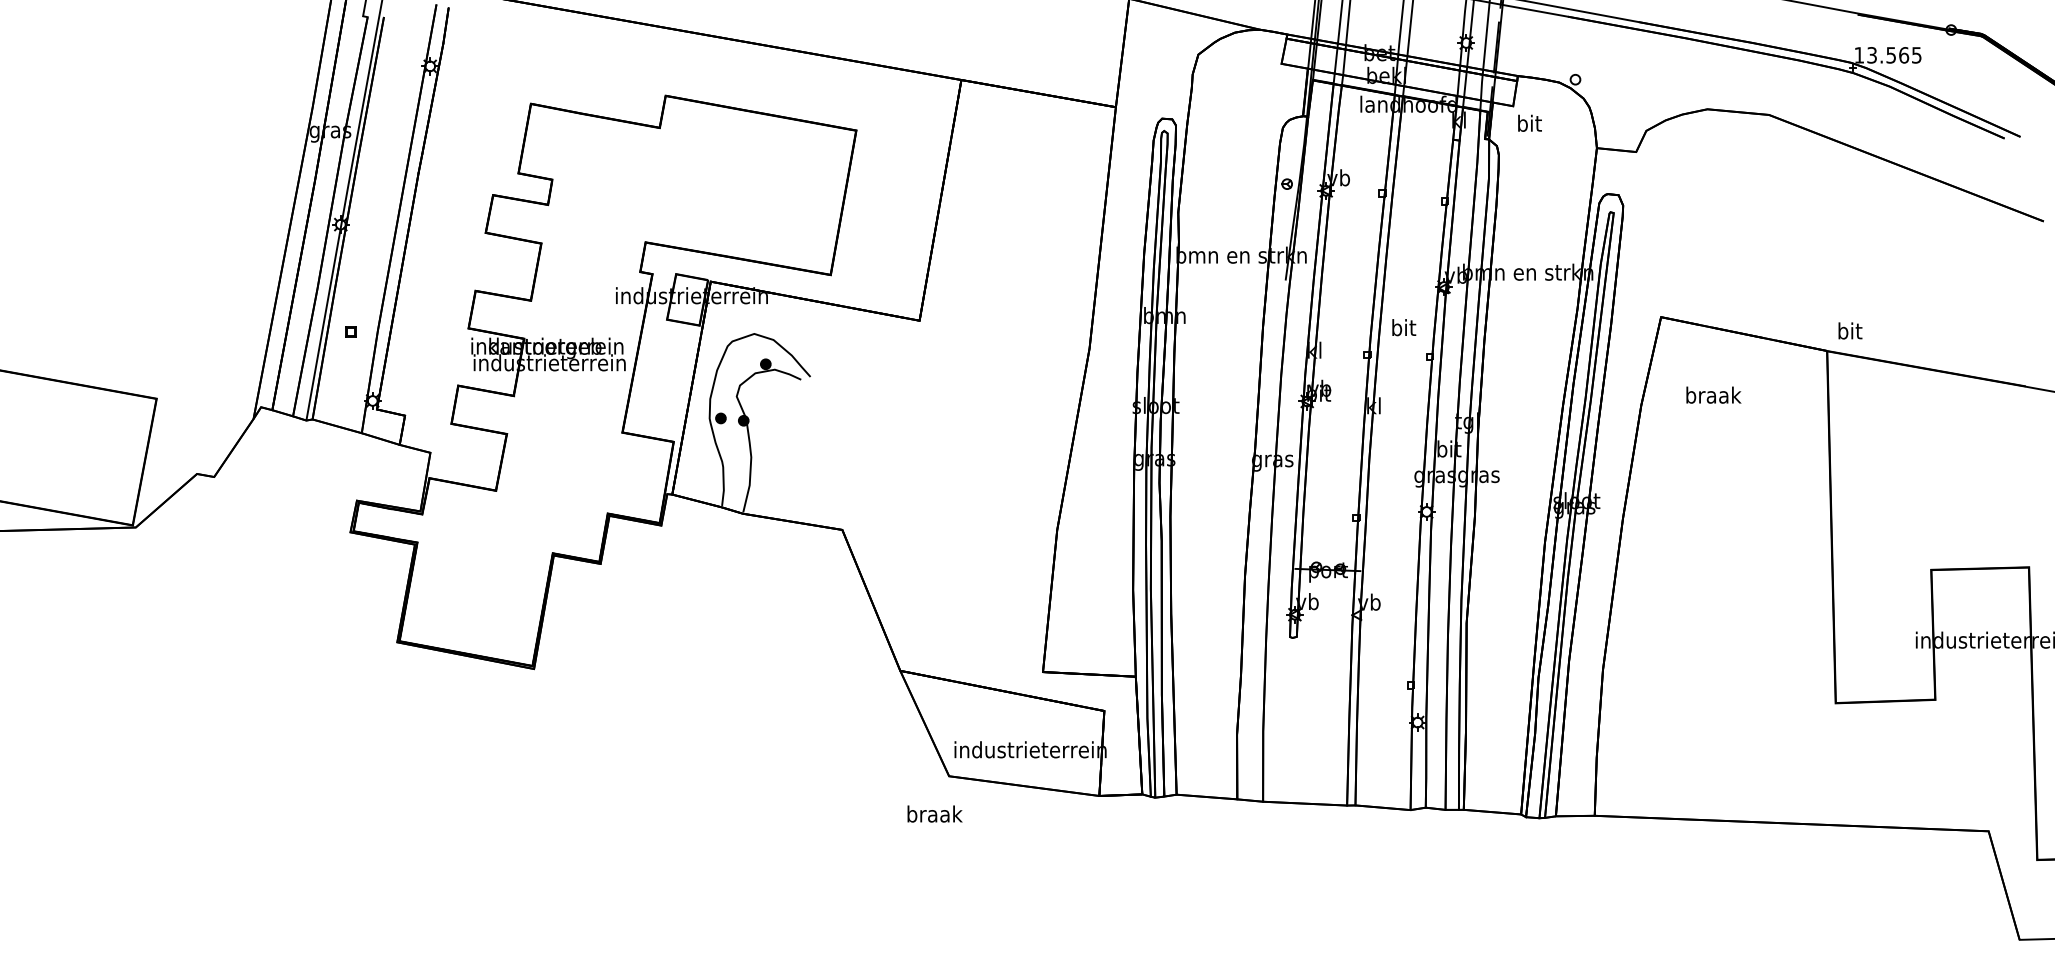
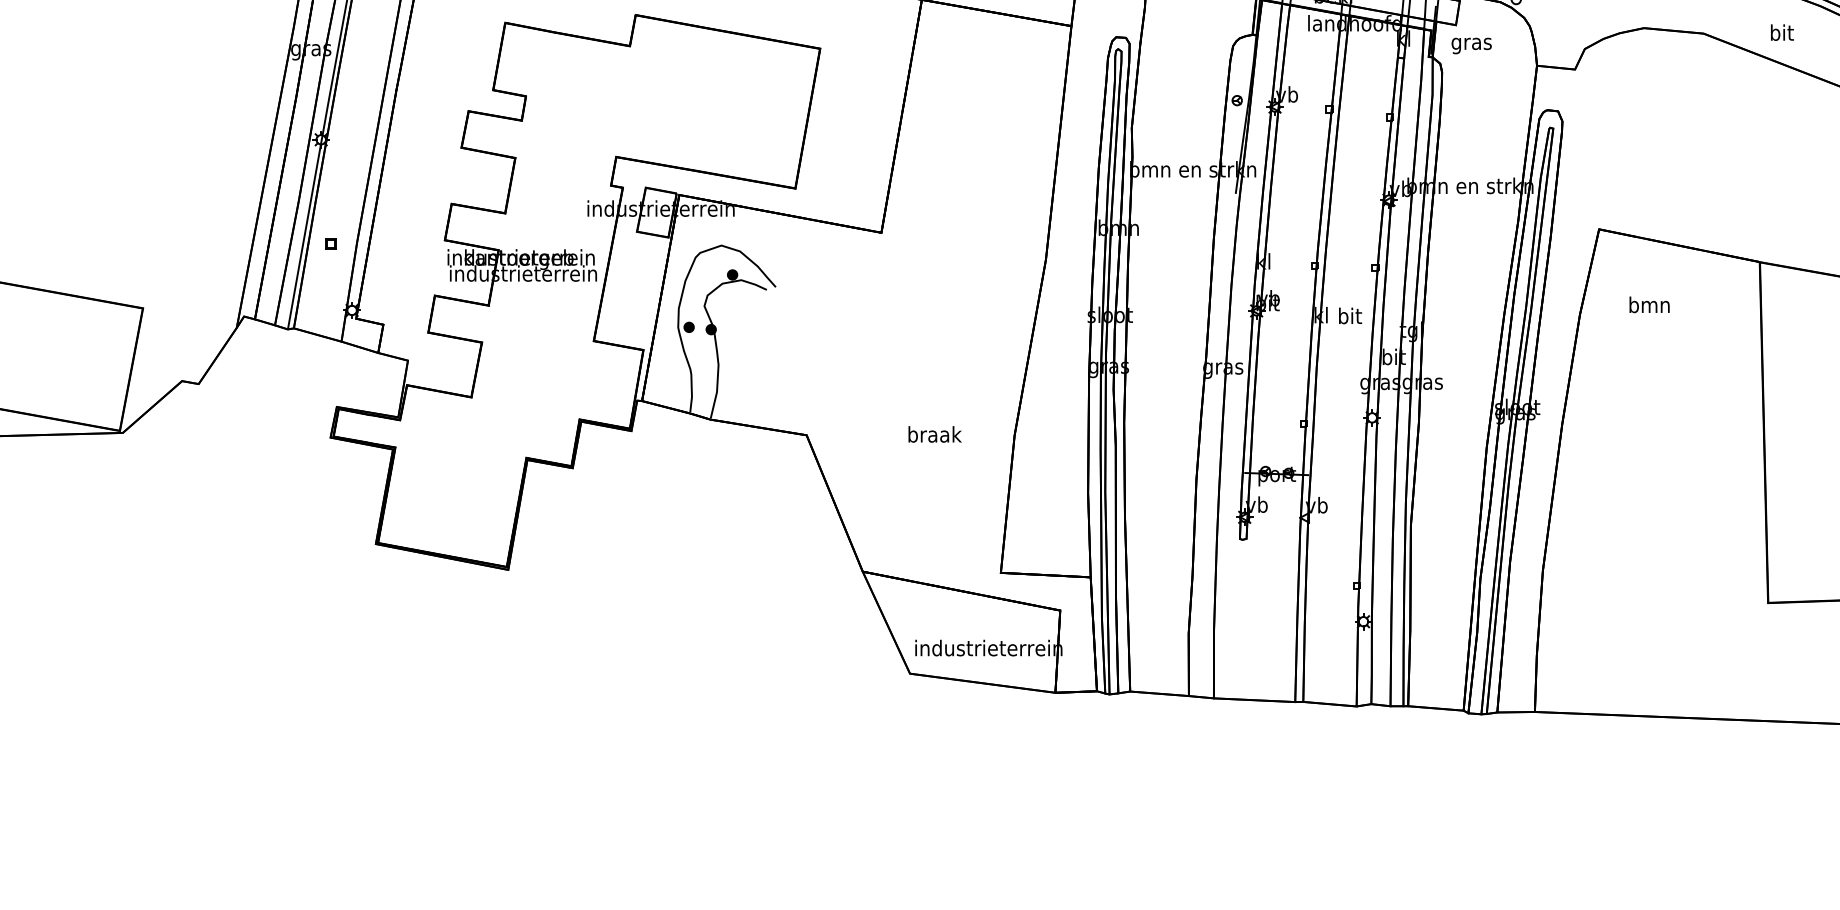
text: (1529, 125) -> (1471, 43), bit -> gras
text: (1404, 327) -> (1350, 315), moved
text: (1850, 330) -> (1782, 32), moved
text: (1713, 394) -> (1649, 304), braak -> bmn
text: (934, 813) -> (934, 433), moved

